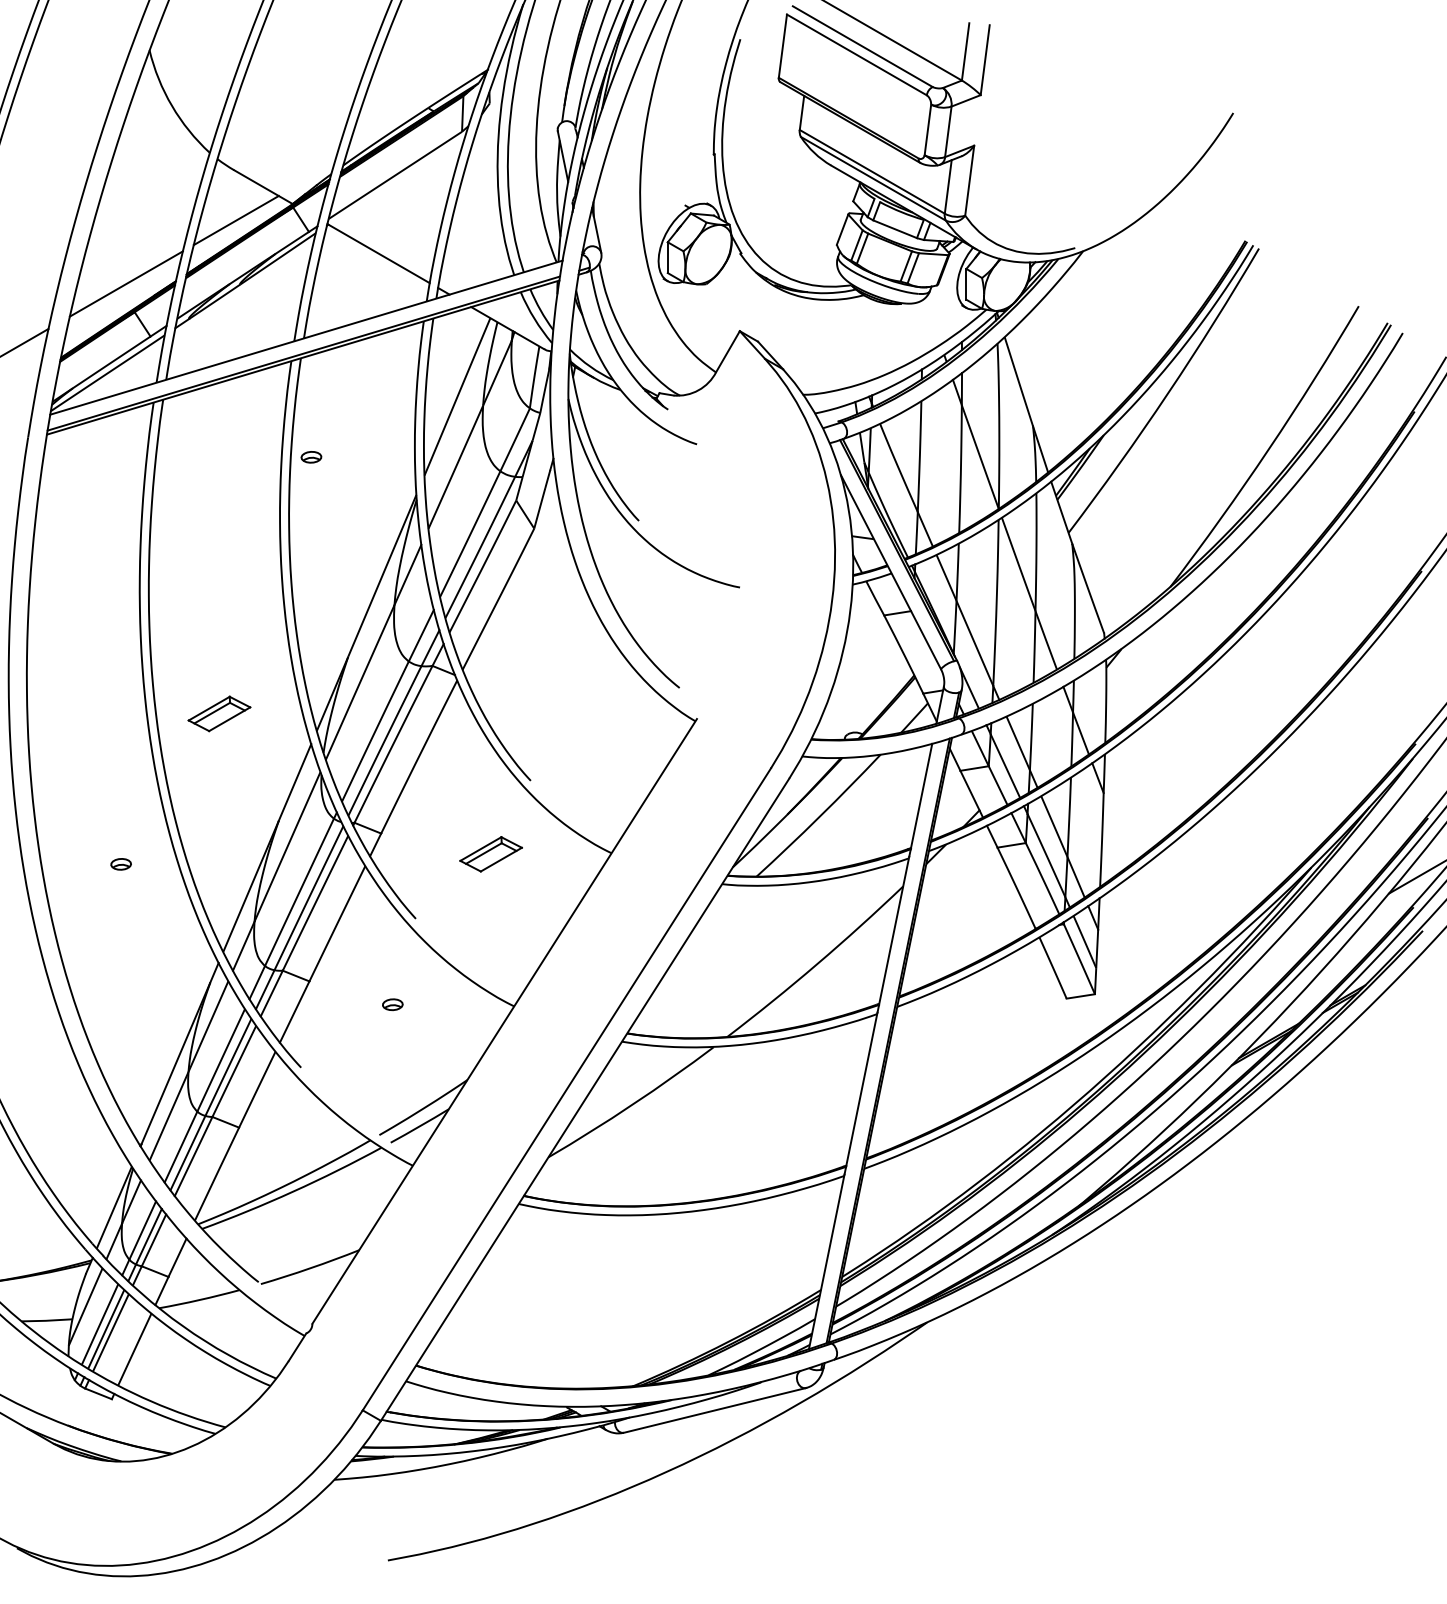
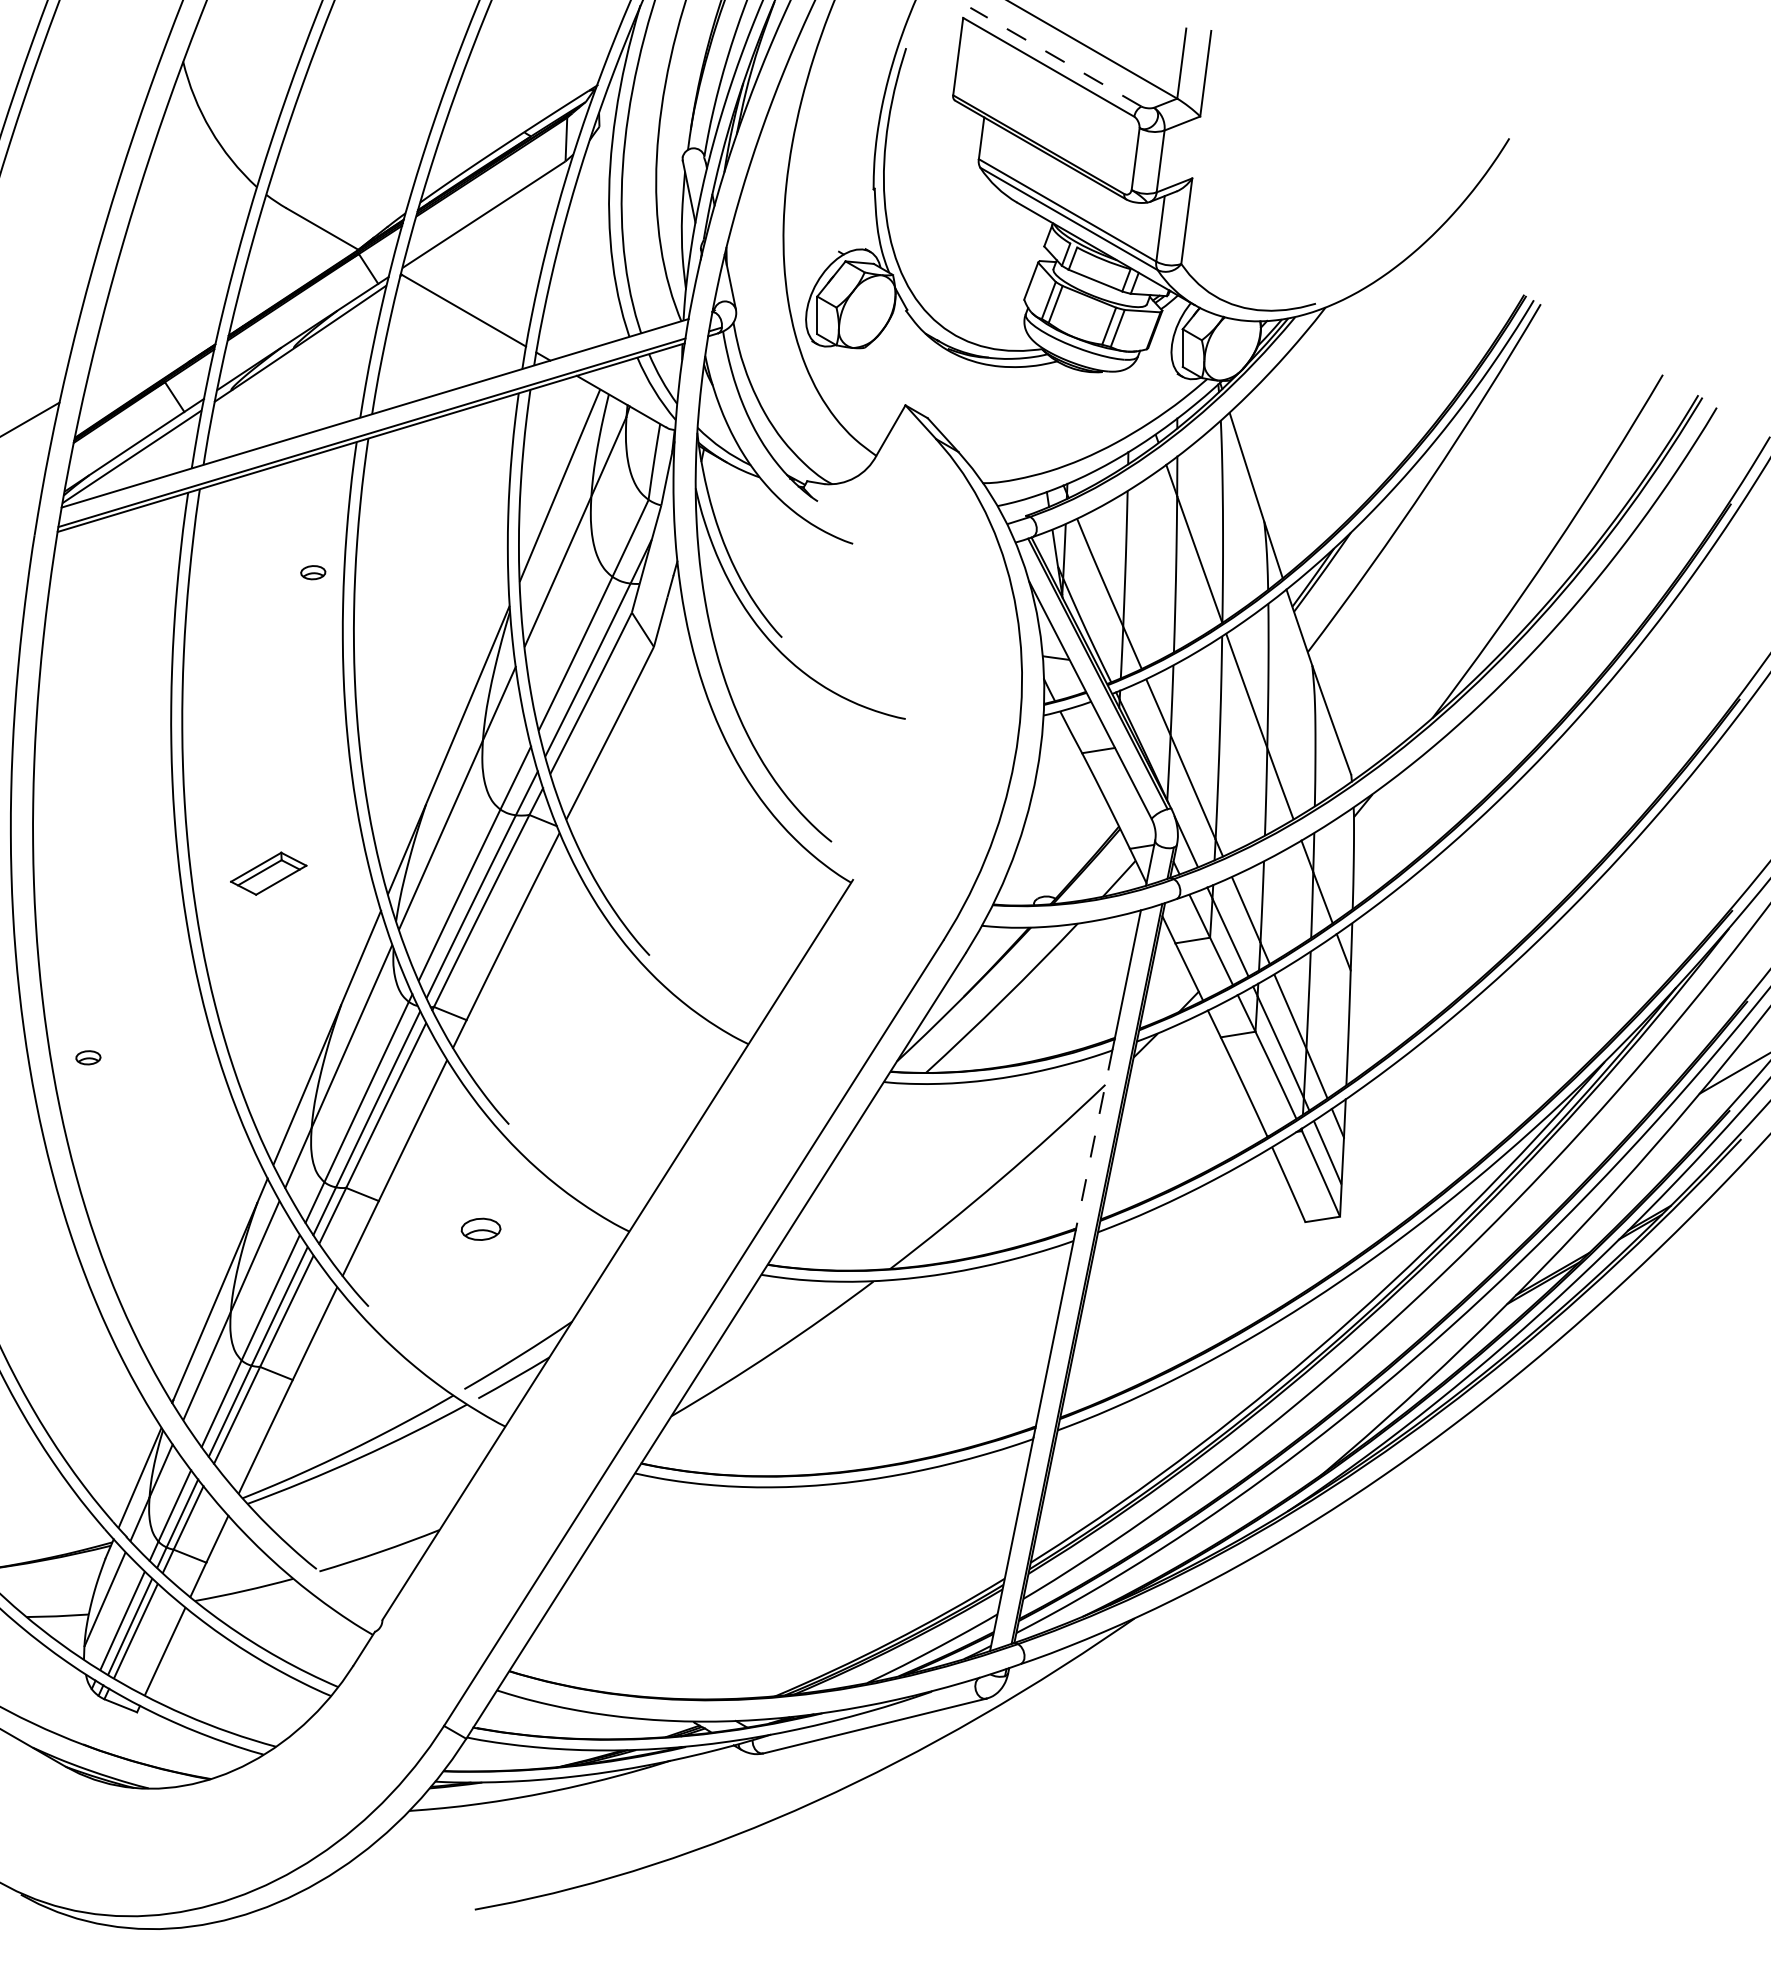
line: (862, 46) -> (1055, 57), solid -> dashed
line: (236, 220) -> (289, 269), removed
line: (126, 283) -> (154, 347), removed
part: (311, 457) -> (313, 572), moved
part: (490, 854) -> (600, 1045), removed
part: (121, 864) -> (88, 1057), moved
line: (893, 935) -> (1093, 1144), solid -> dashed
part: (392, 1004) -> (480, 1229), size x1.6

